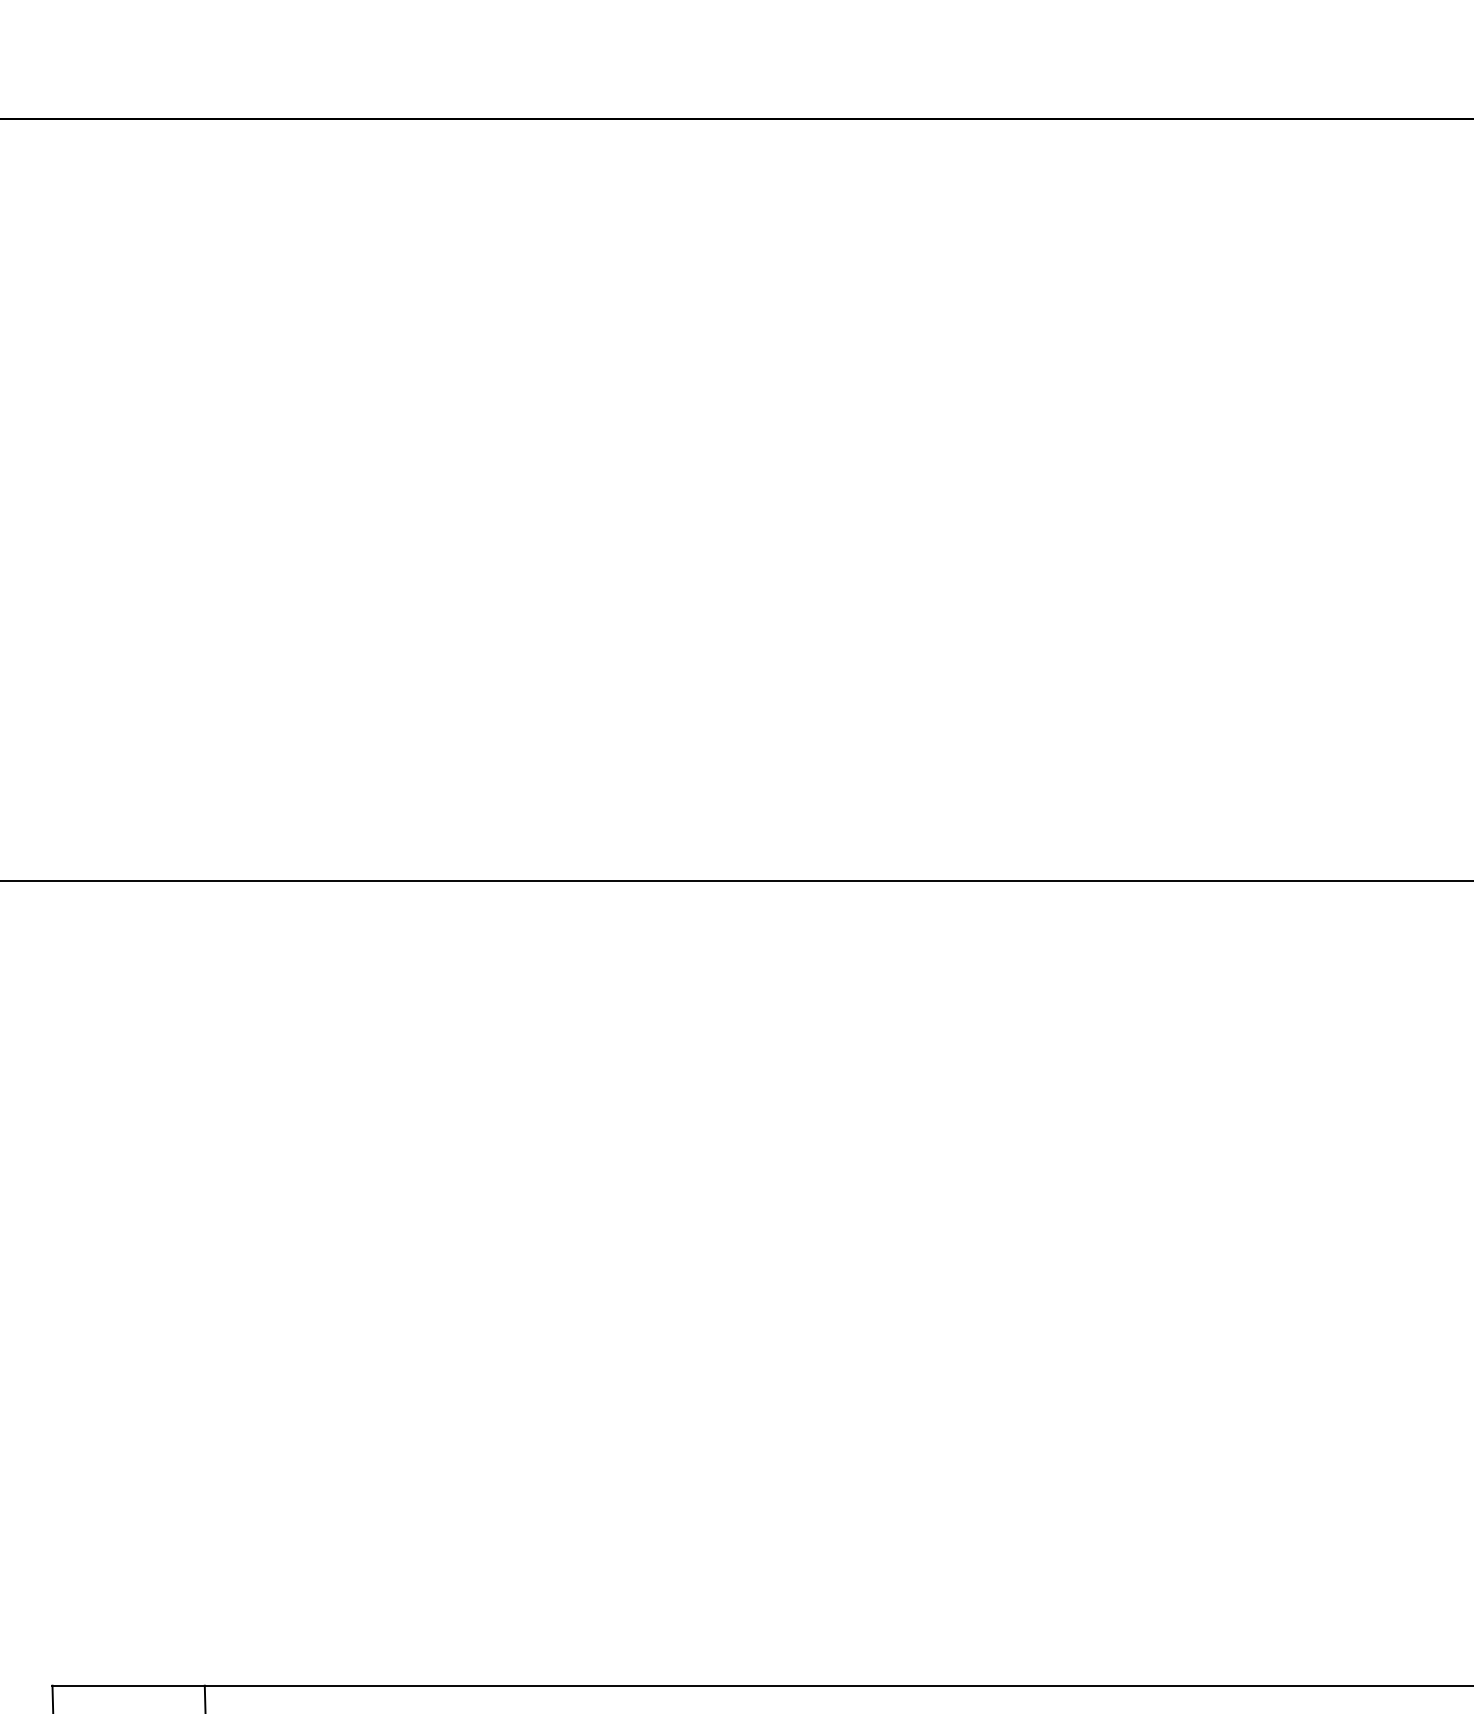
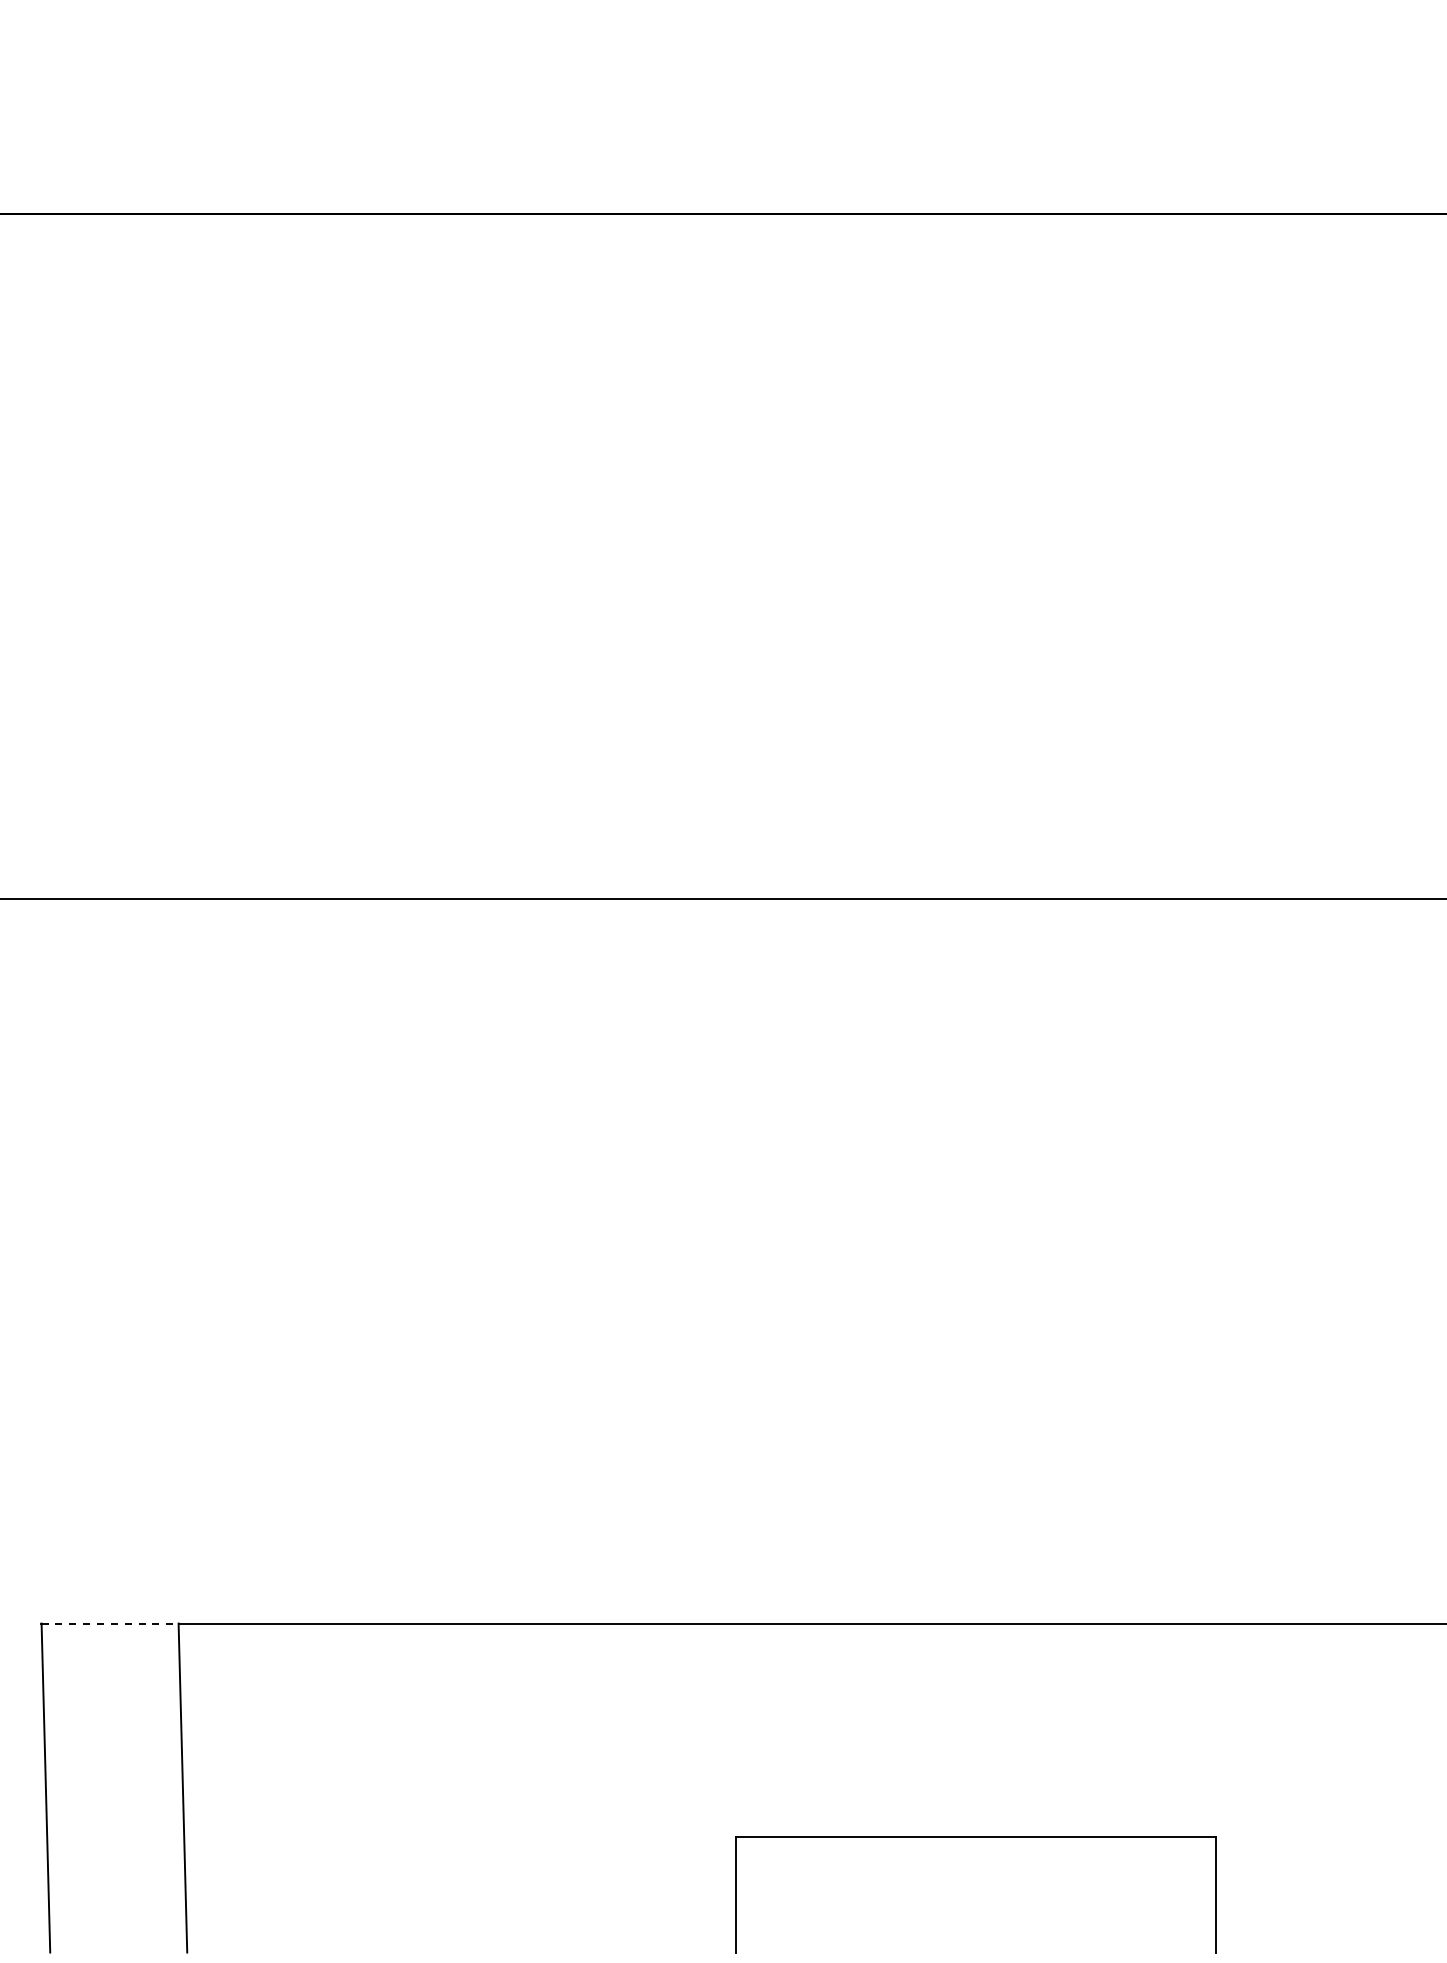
line: (129, 1685) -> (110, 1623), solid -> dashed

